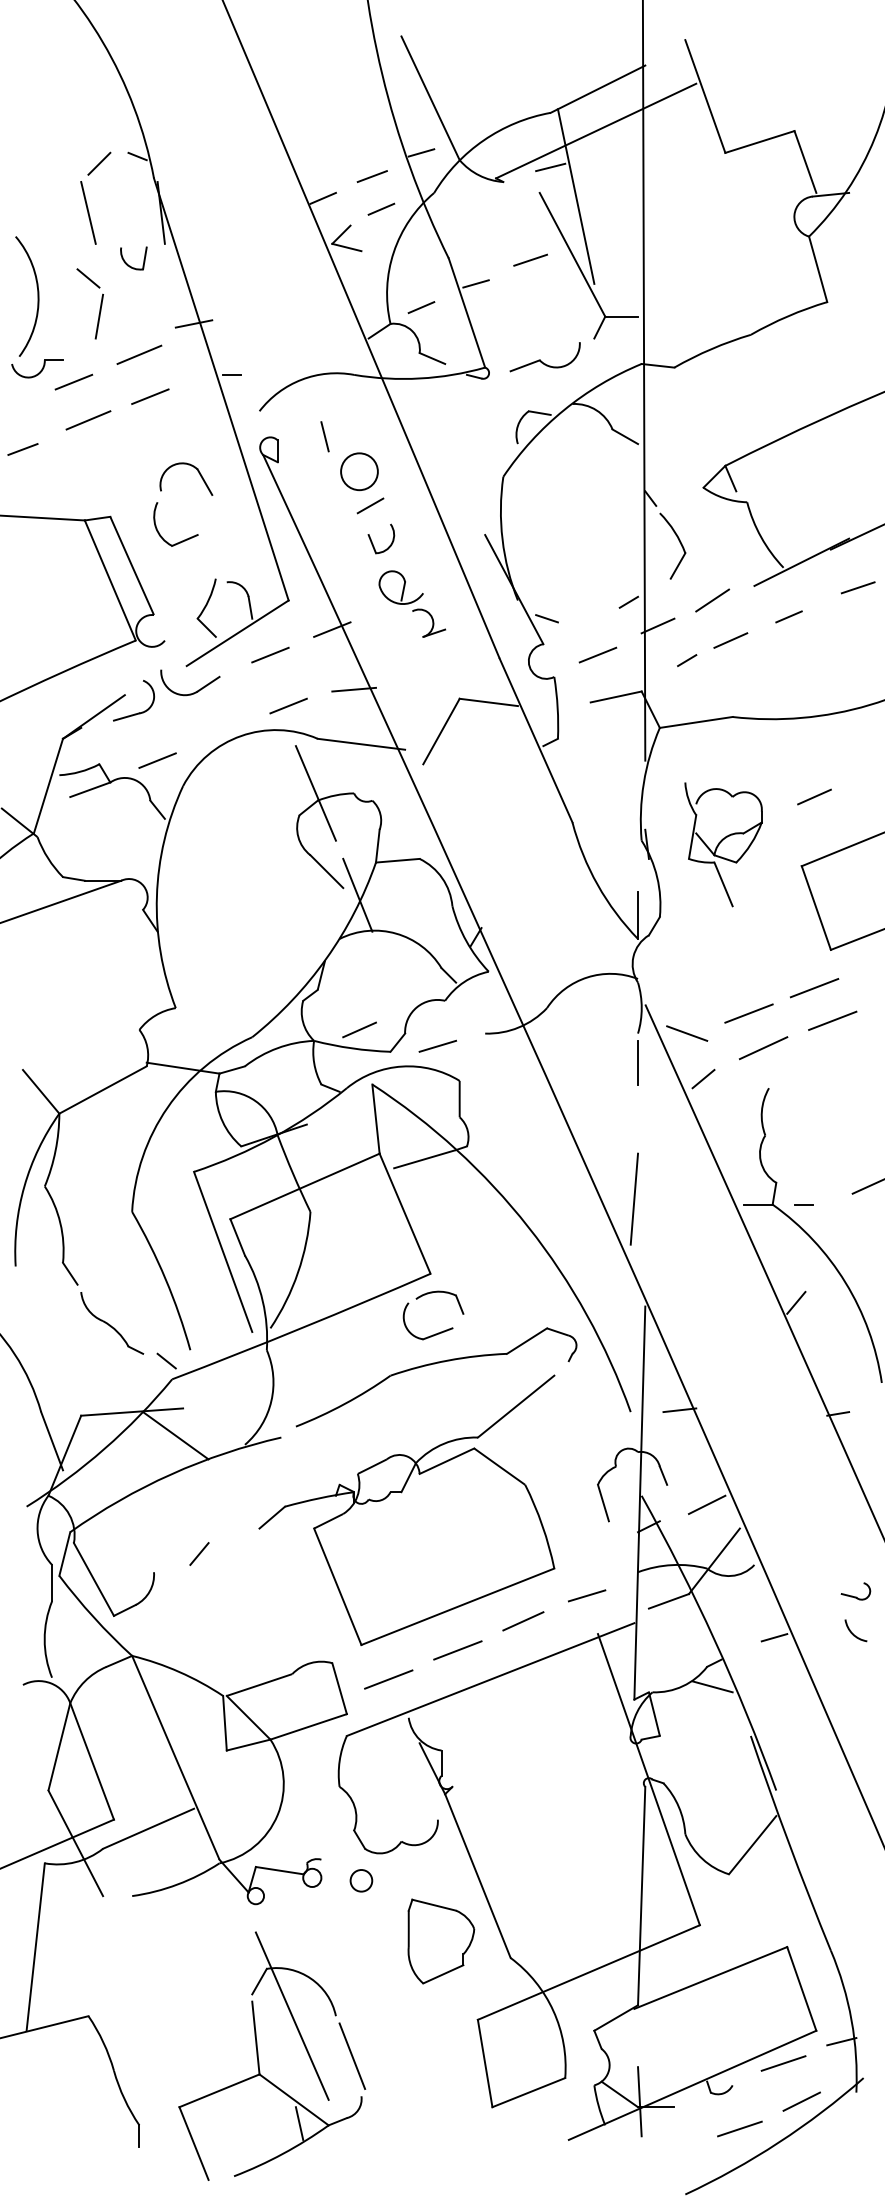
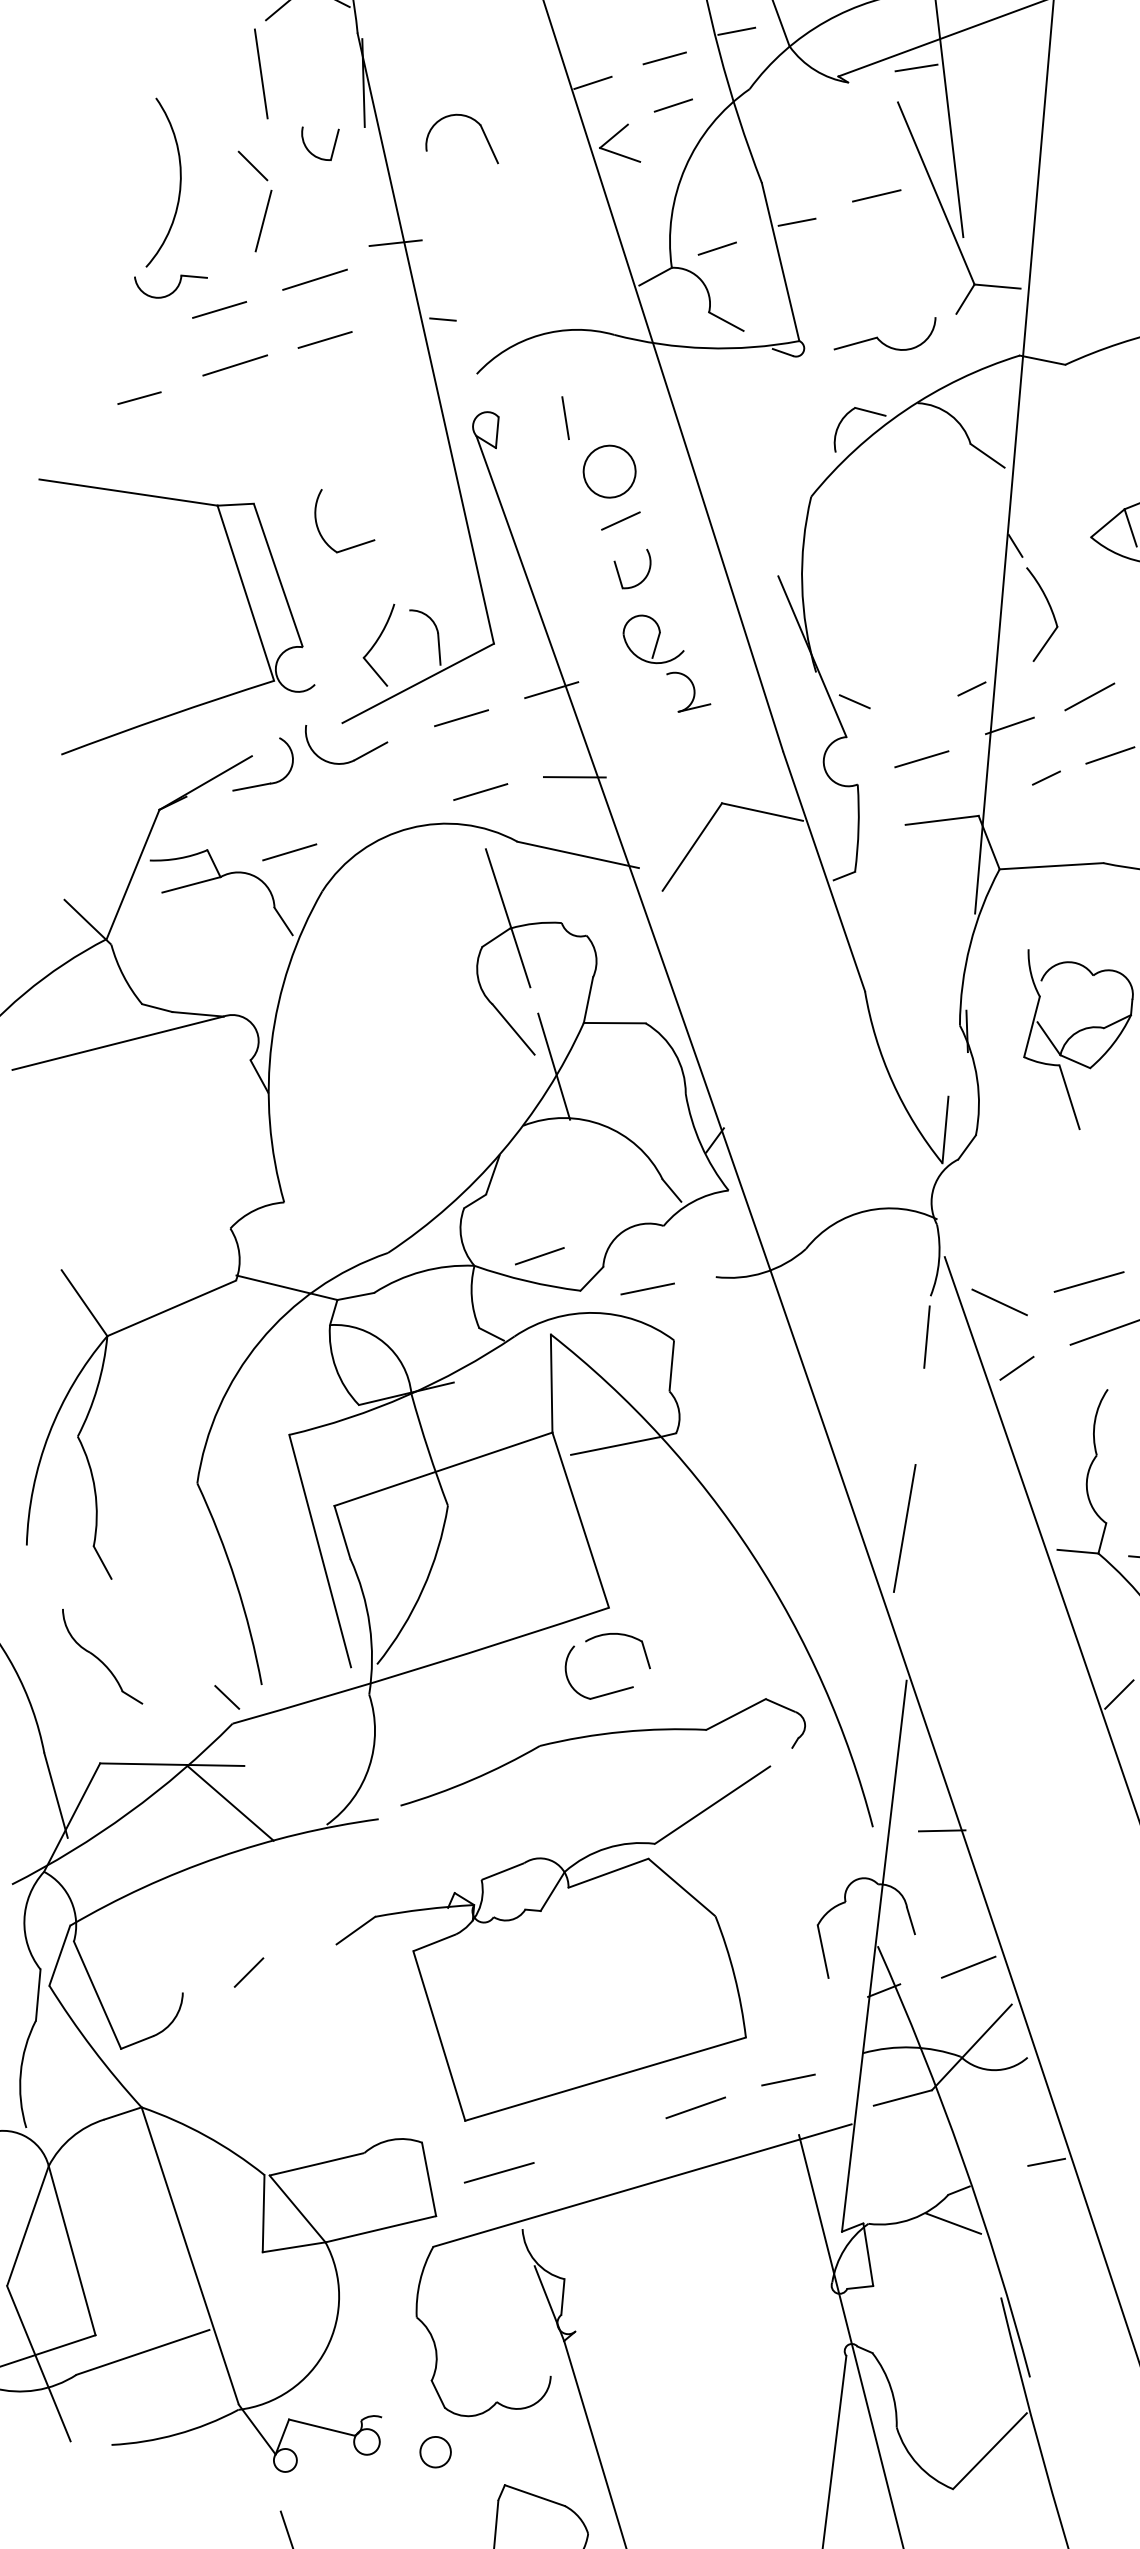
part: (194, 468) -> (476, 123), moved
part: (112, 1323) -> (102, 1657), moved
line: (457, 1650) -> (599, 2140), removed

